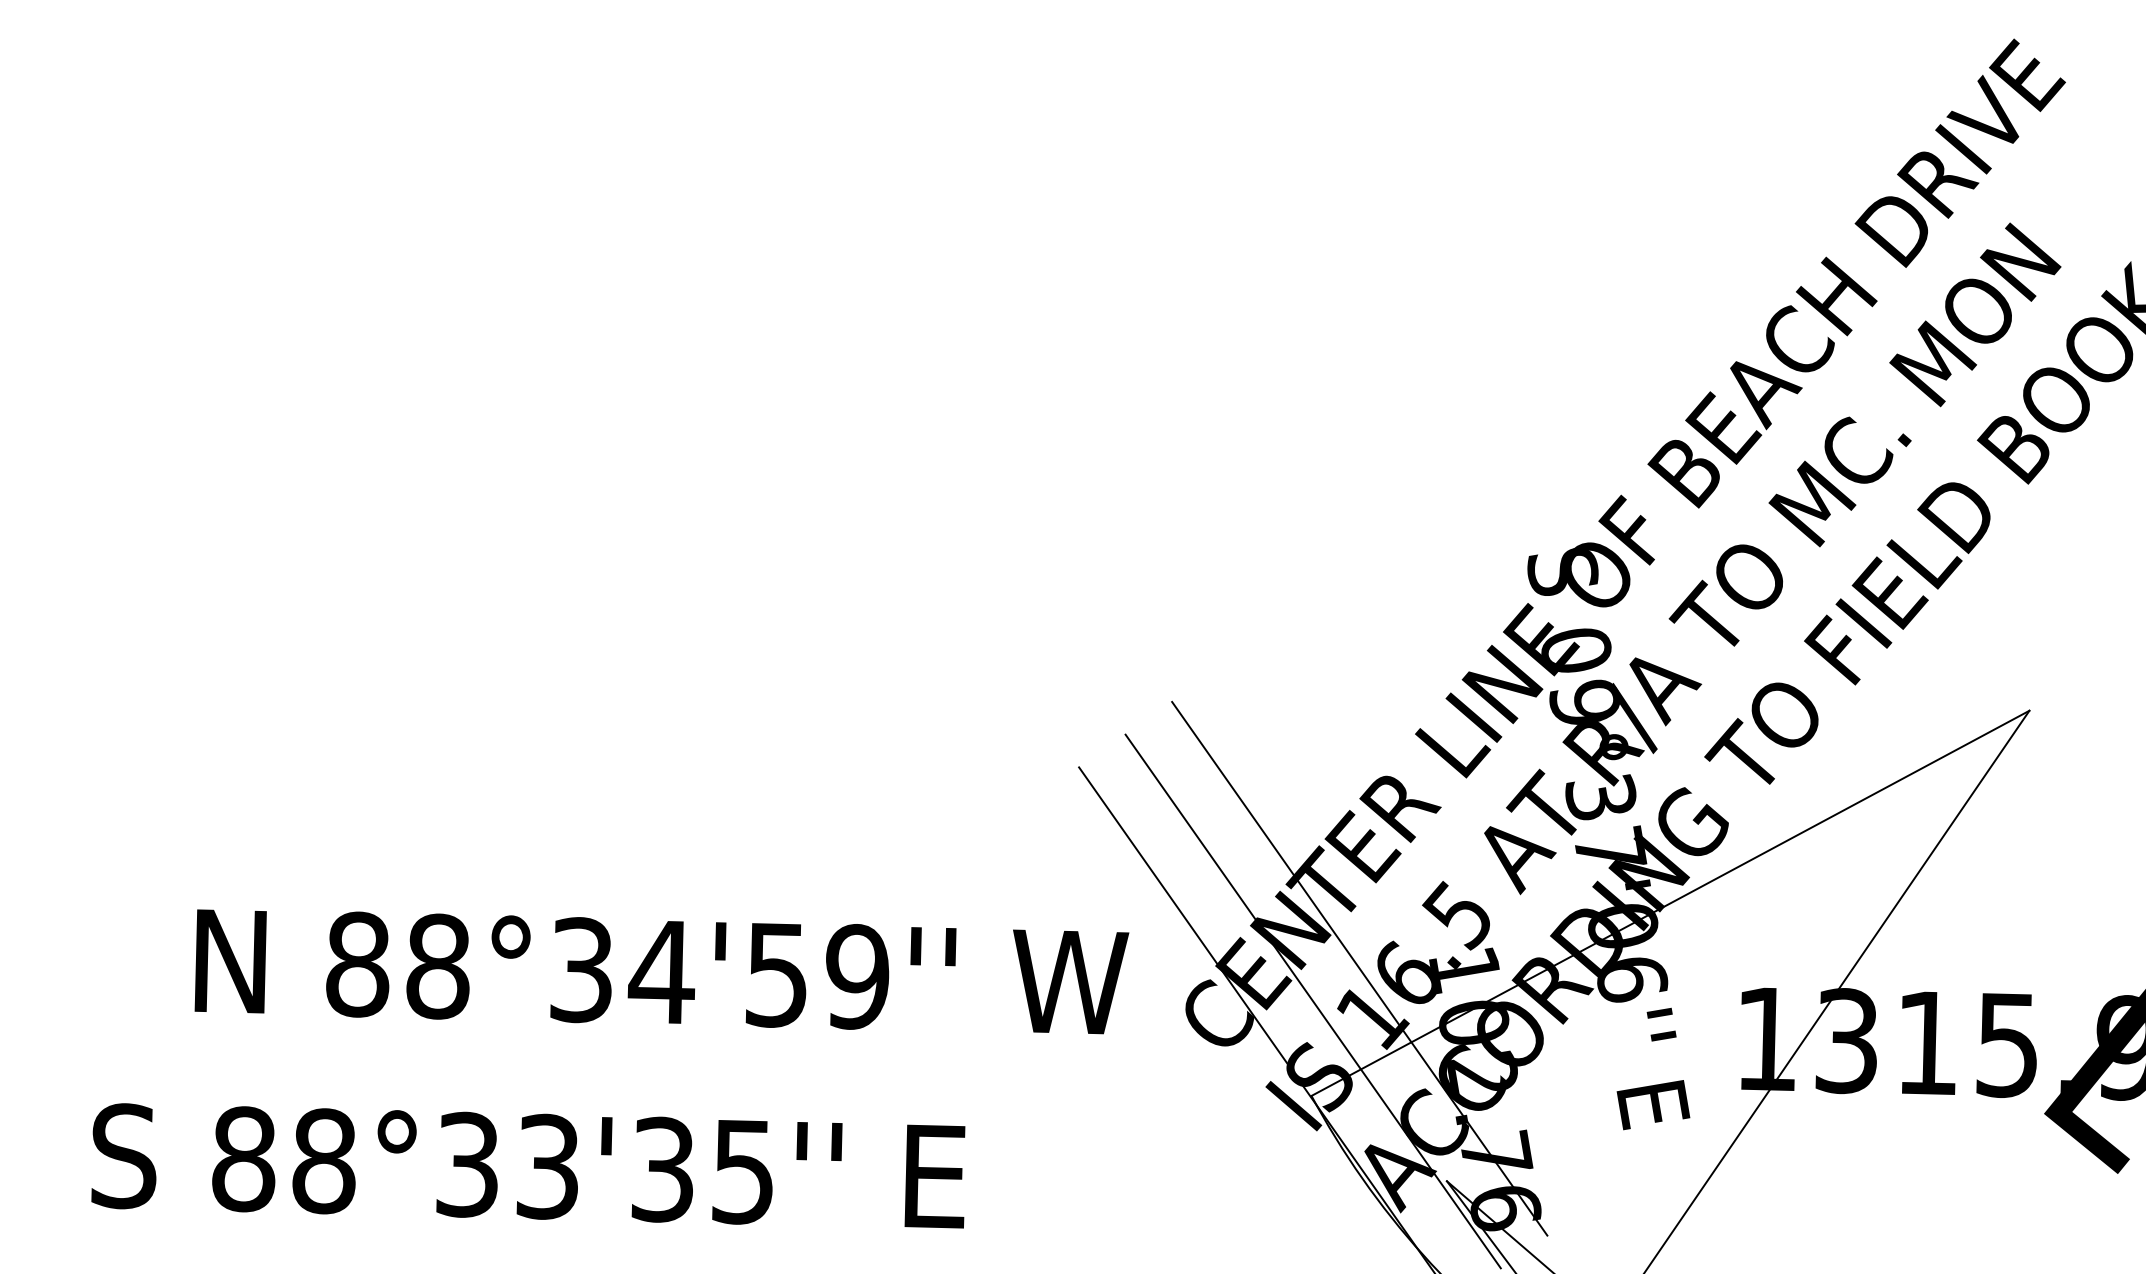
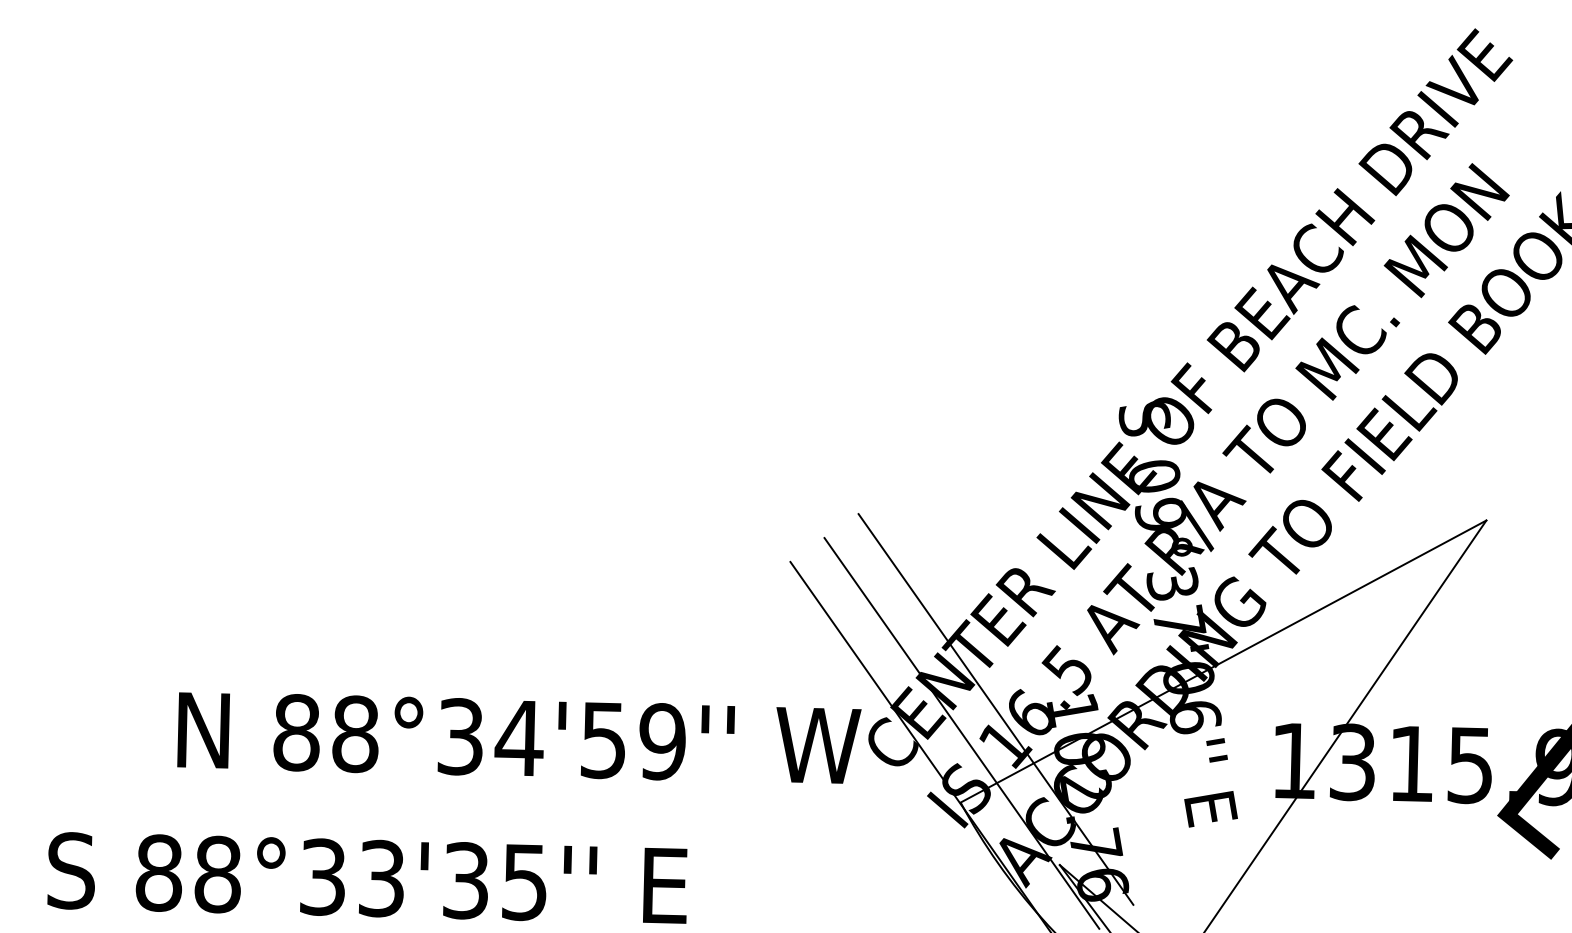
text: (661, 971) -> (519, 737), moved
text: (528, 1165) -> (367, 877), moved

